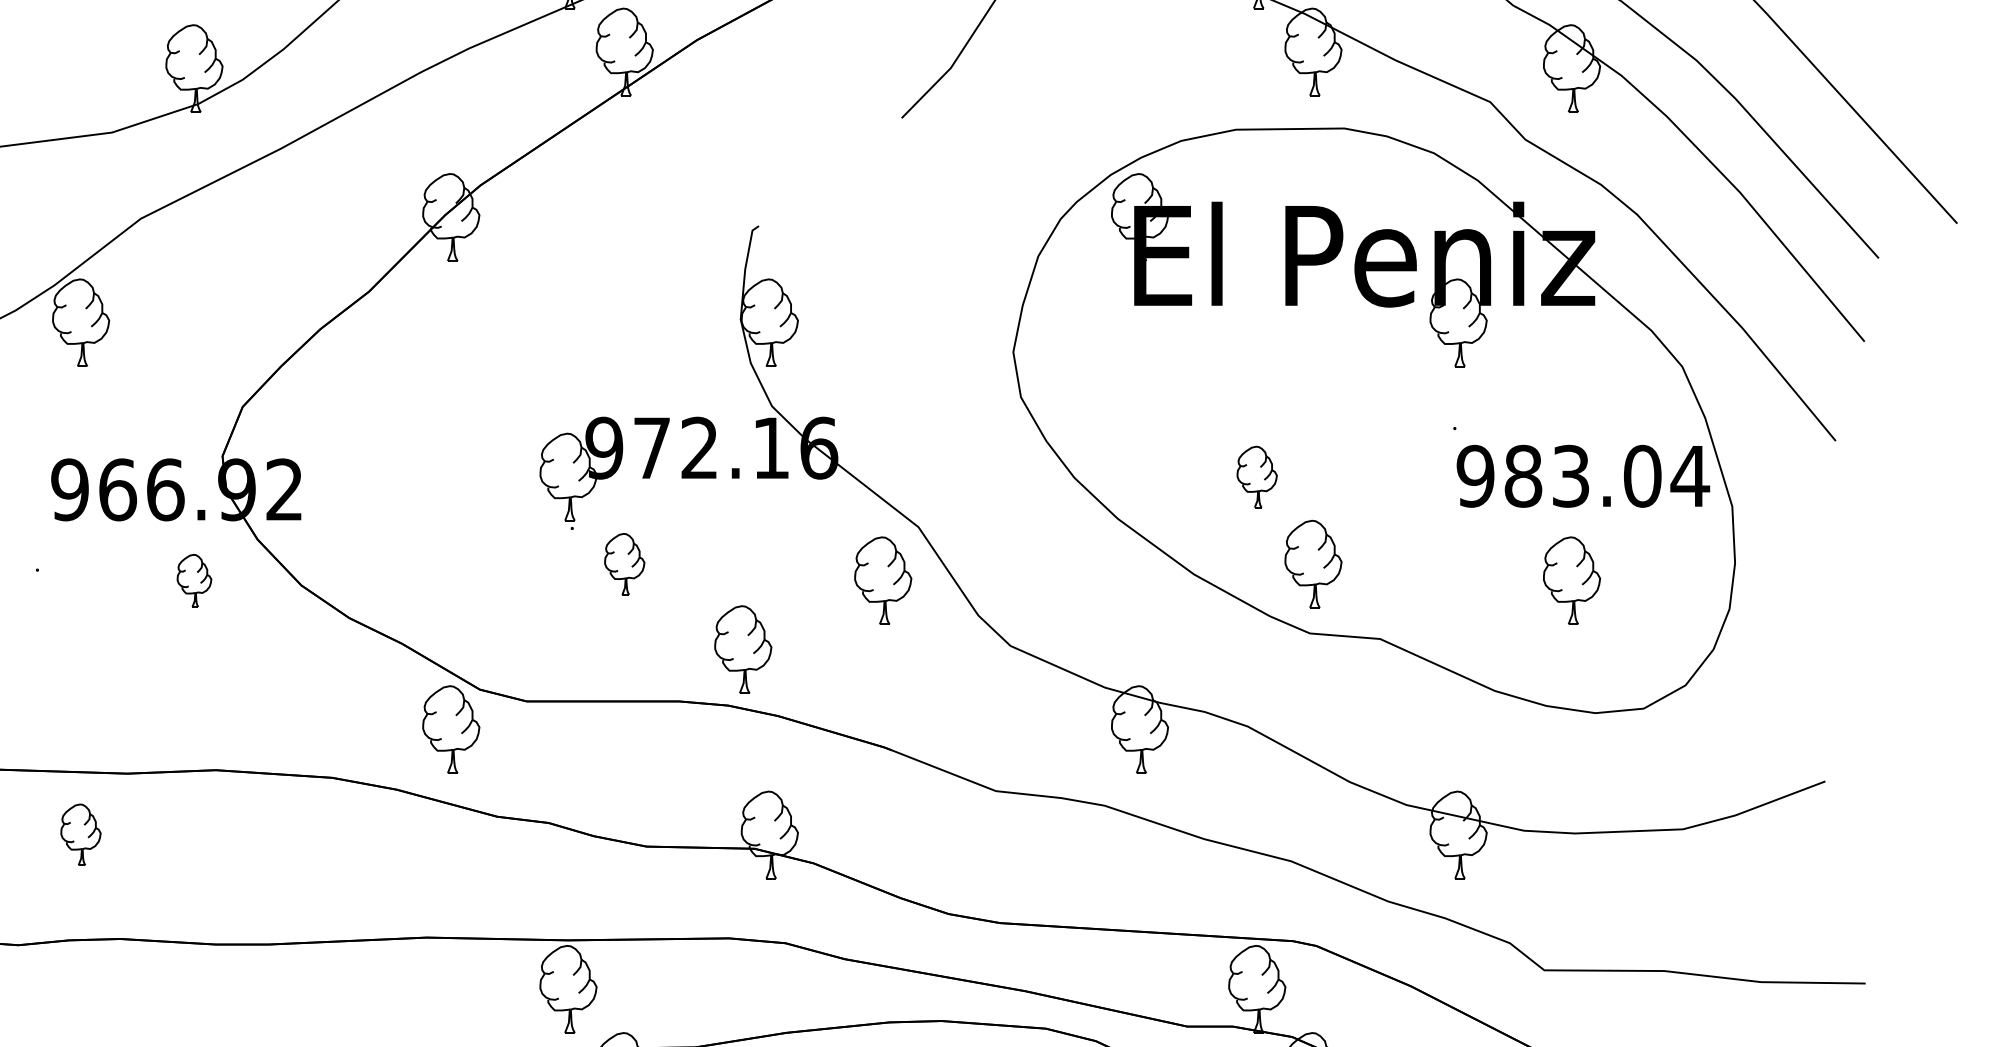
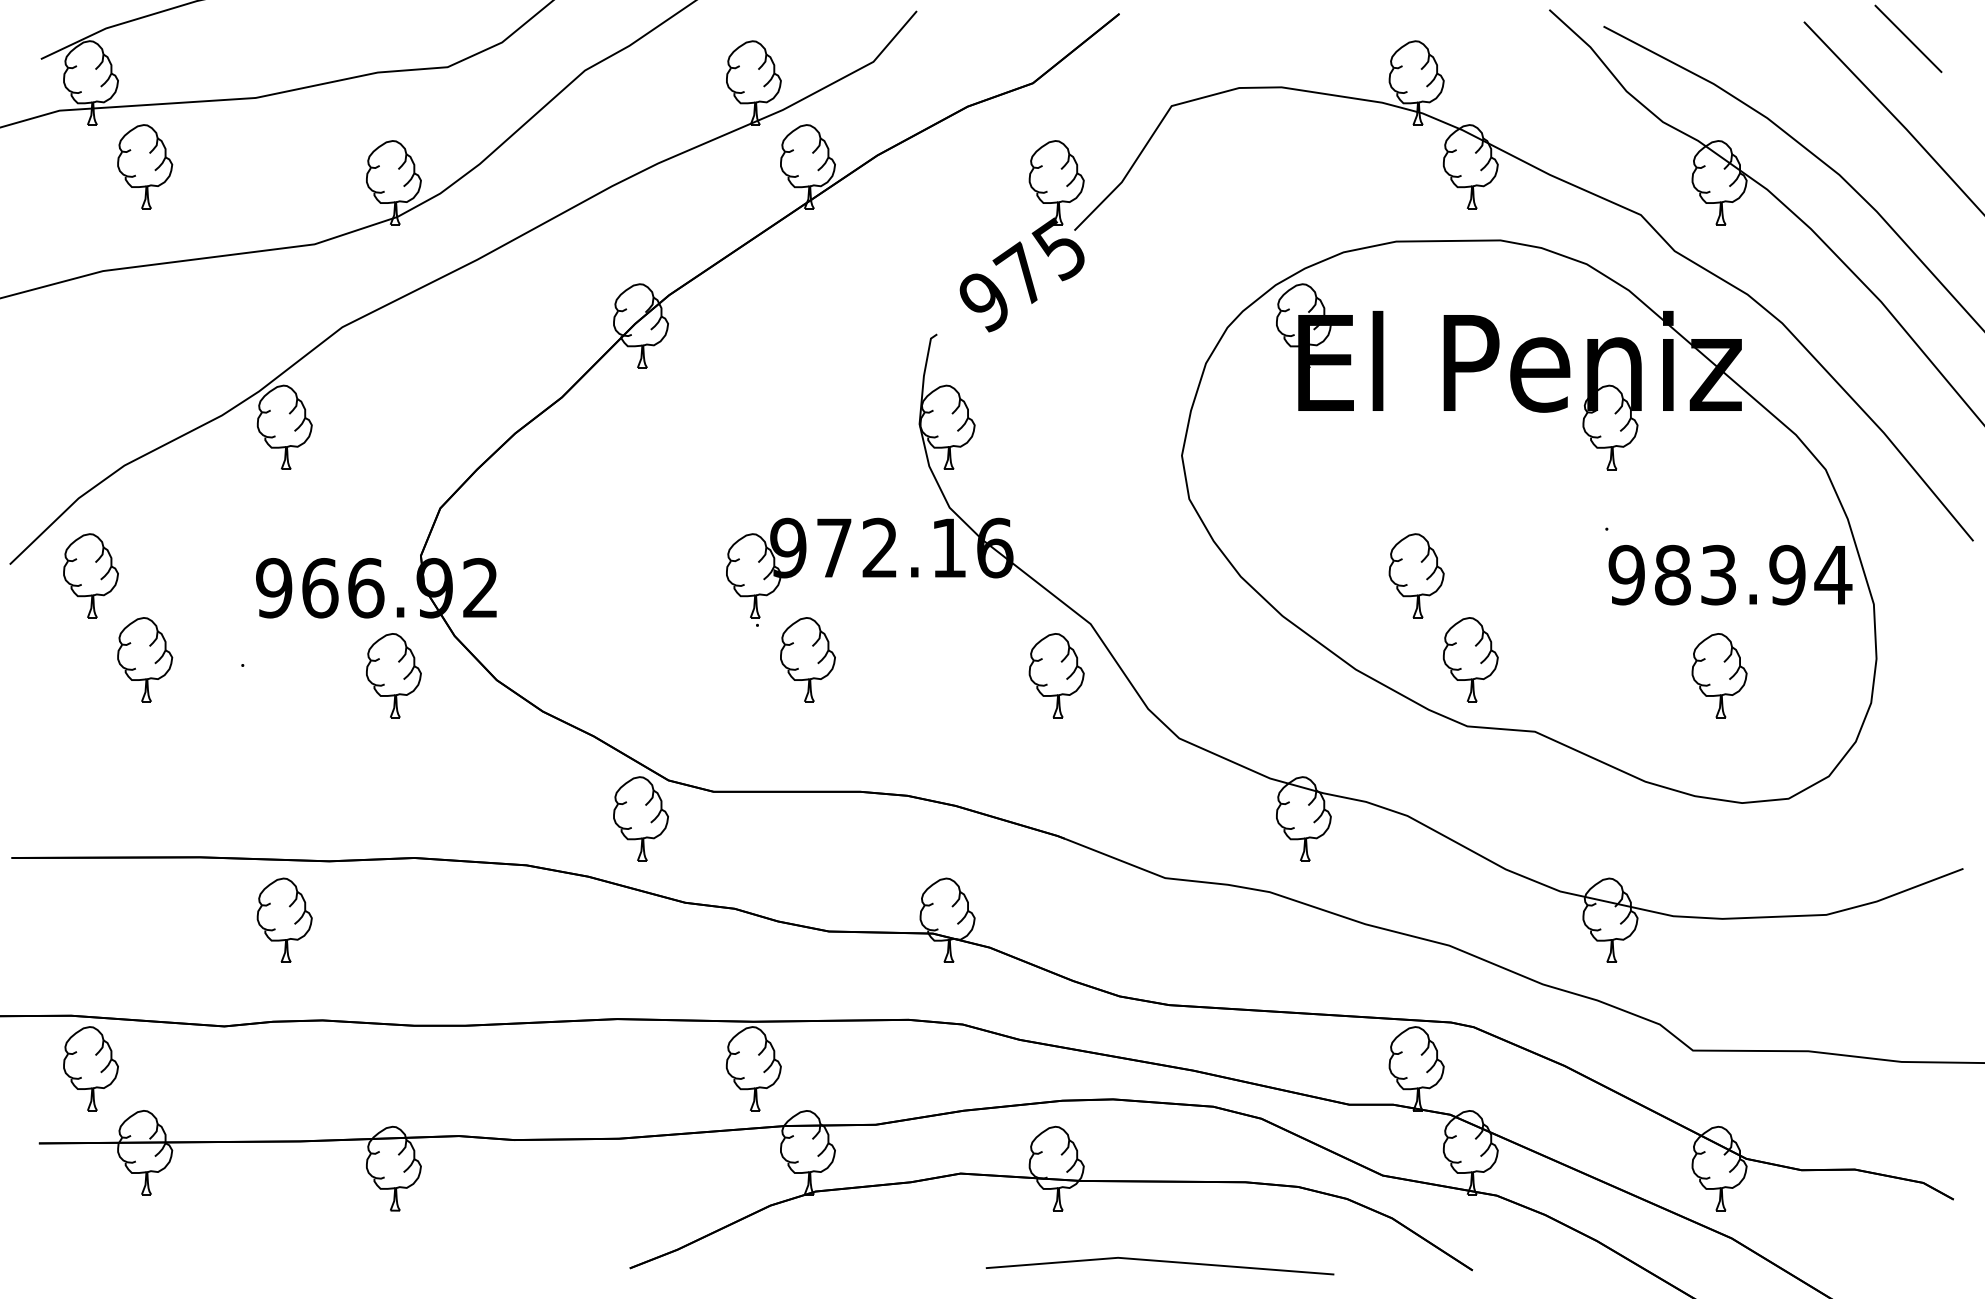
part: (846, 124) -> (1021, 236), added
part: (1257, 476) -> (1416, 575), size x1.43
text: (1642, 476) -> (1787, 575), 983.04 -> 983.94
part: (624, 563) -> (807, 659), size x1.43
part: (194, 580) -> (393, 675), size x1.67
part: (742, 649) -> (921, 741), removed
part: (80, 834) -> (284, 919), size x1.43

